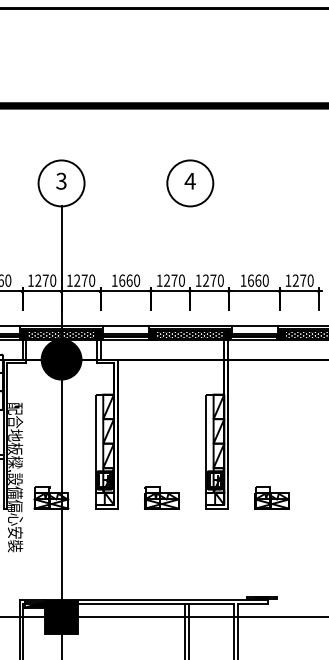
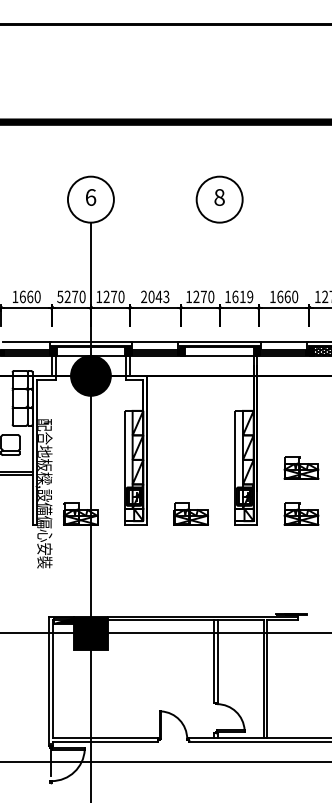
text: (61, 181) -> (90, 197), 3 -> 6
text: (190, 181) -> (219, 197), 4 -> 8
text: (31, 280) -> (60, 296), 1270 -> 5270
text: (126, 280) -> (155, 296), 1660 -> 2043
text: (213, 280) -> (242, 296), 1270 -> 1619
hatch: (61, 334) -> (90, 350), removed
hatch: (190, 334) -> (219, 350), removed
part: (272, 451) -> (301, 467), added

